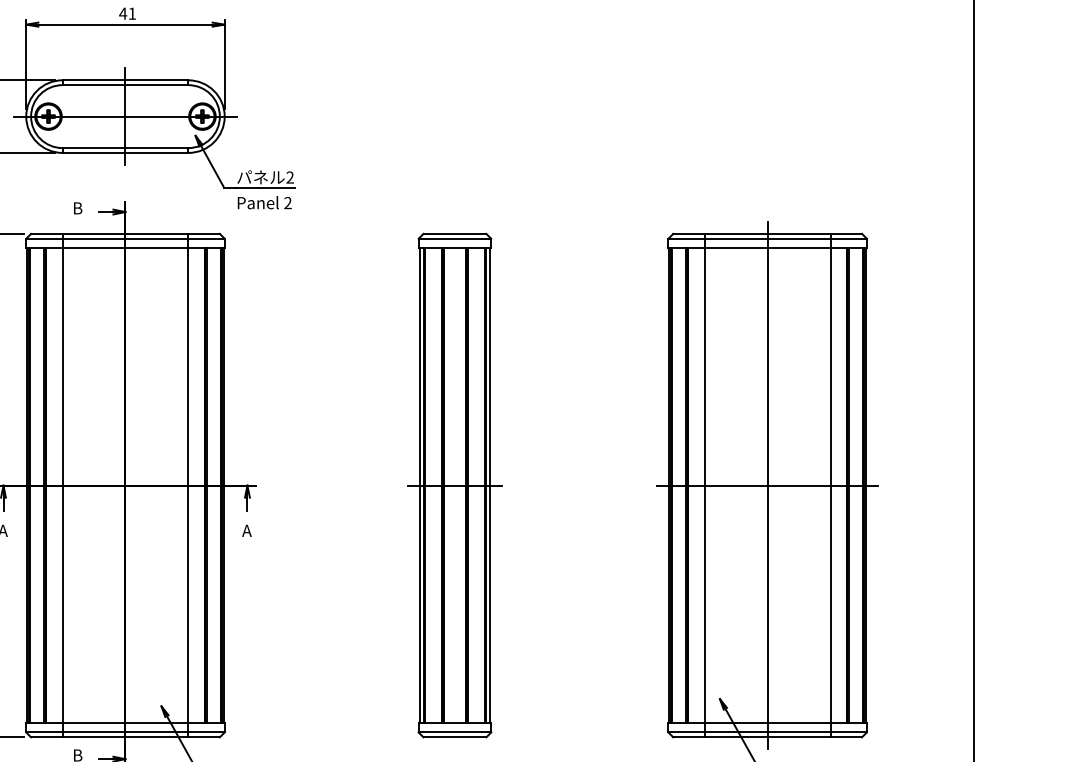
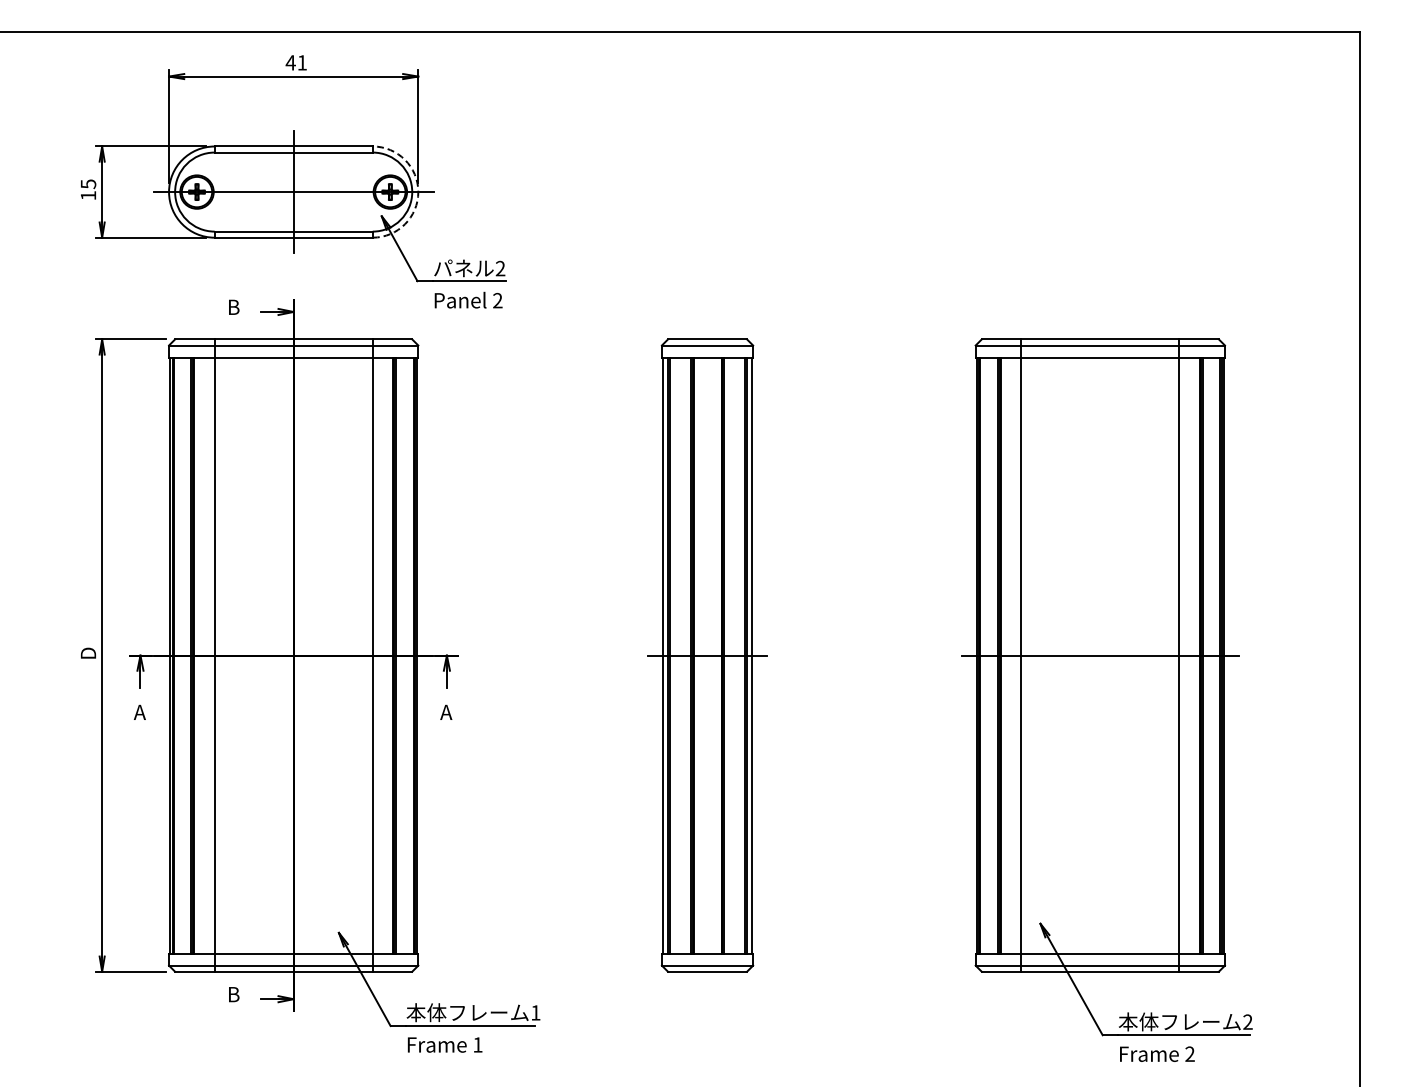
arc: (224, 116) -> (418, 192), solid -> dashed
line: (767, 485) -> (1100, 655), removed

